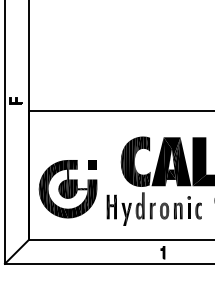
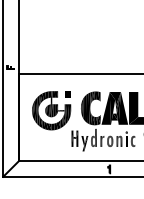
part: (67, 188) -> (51, 110), moved

